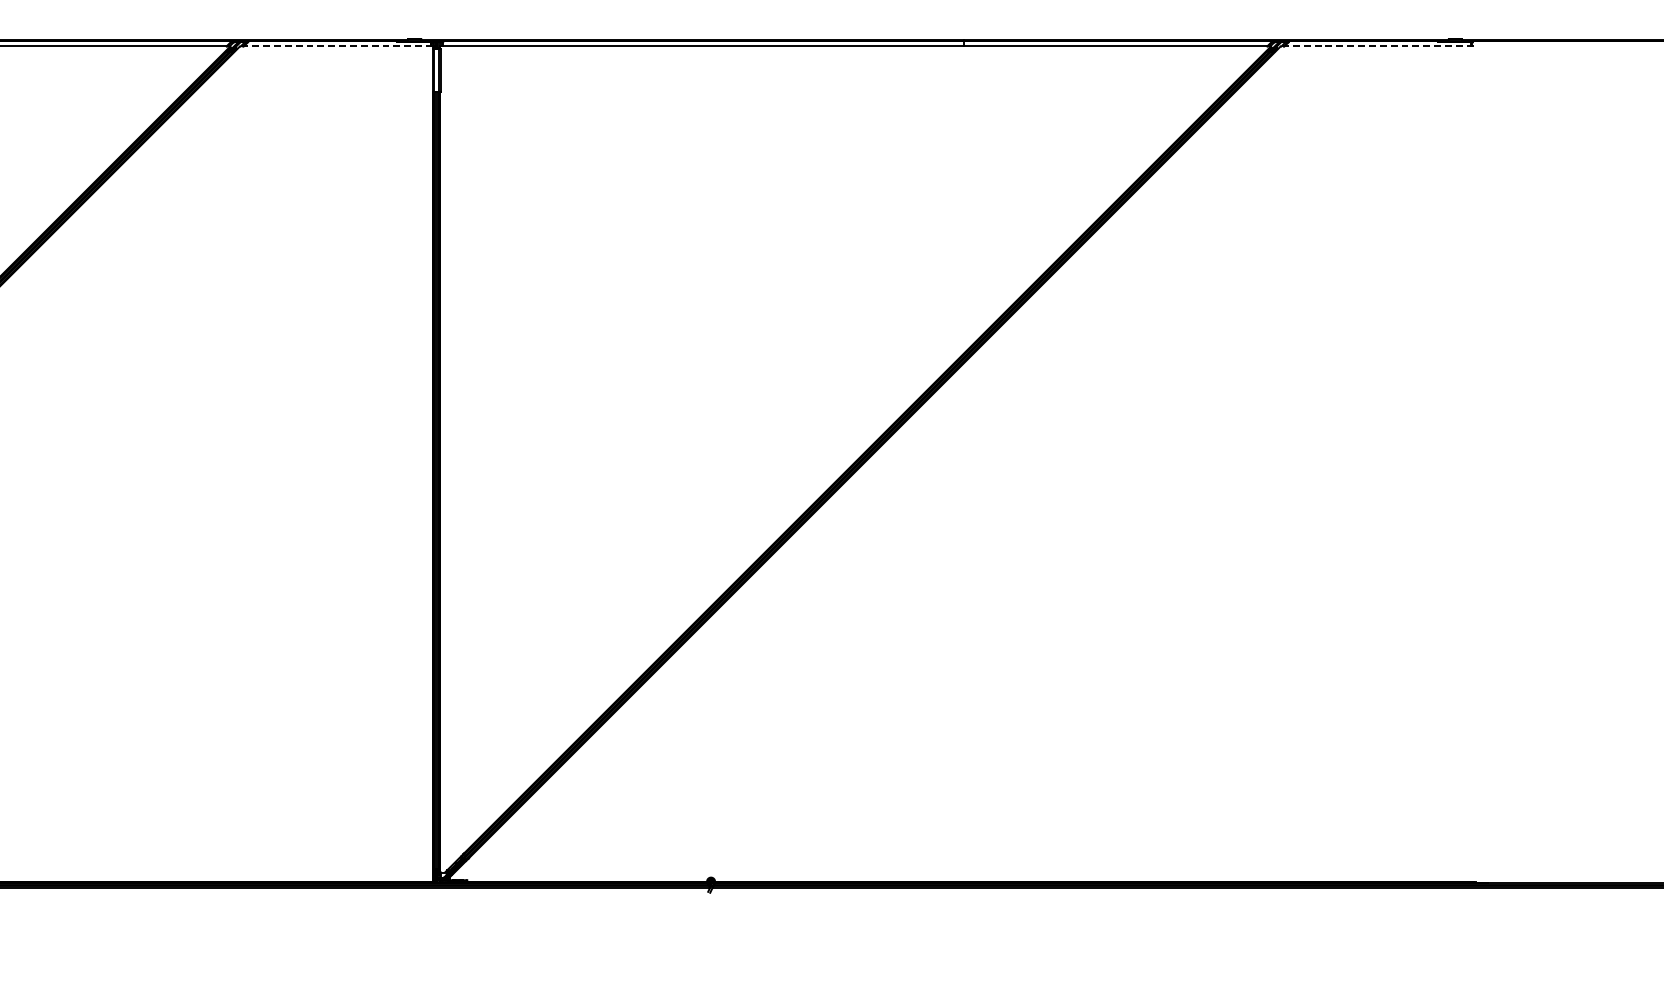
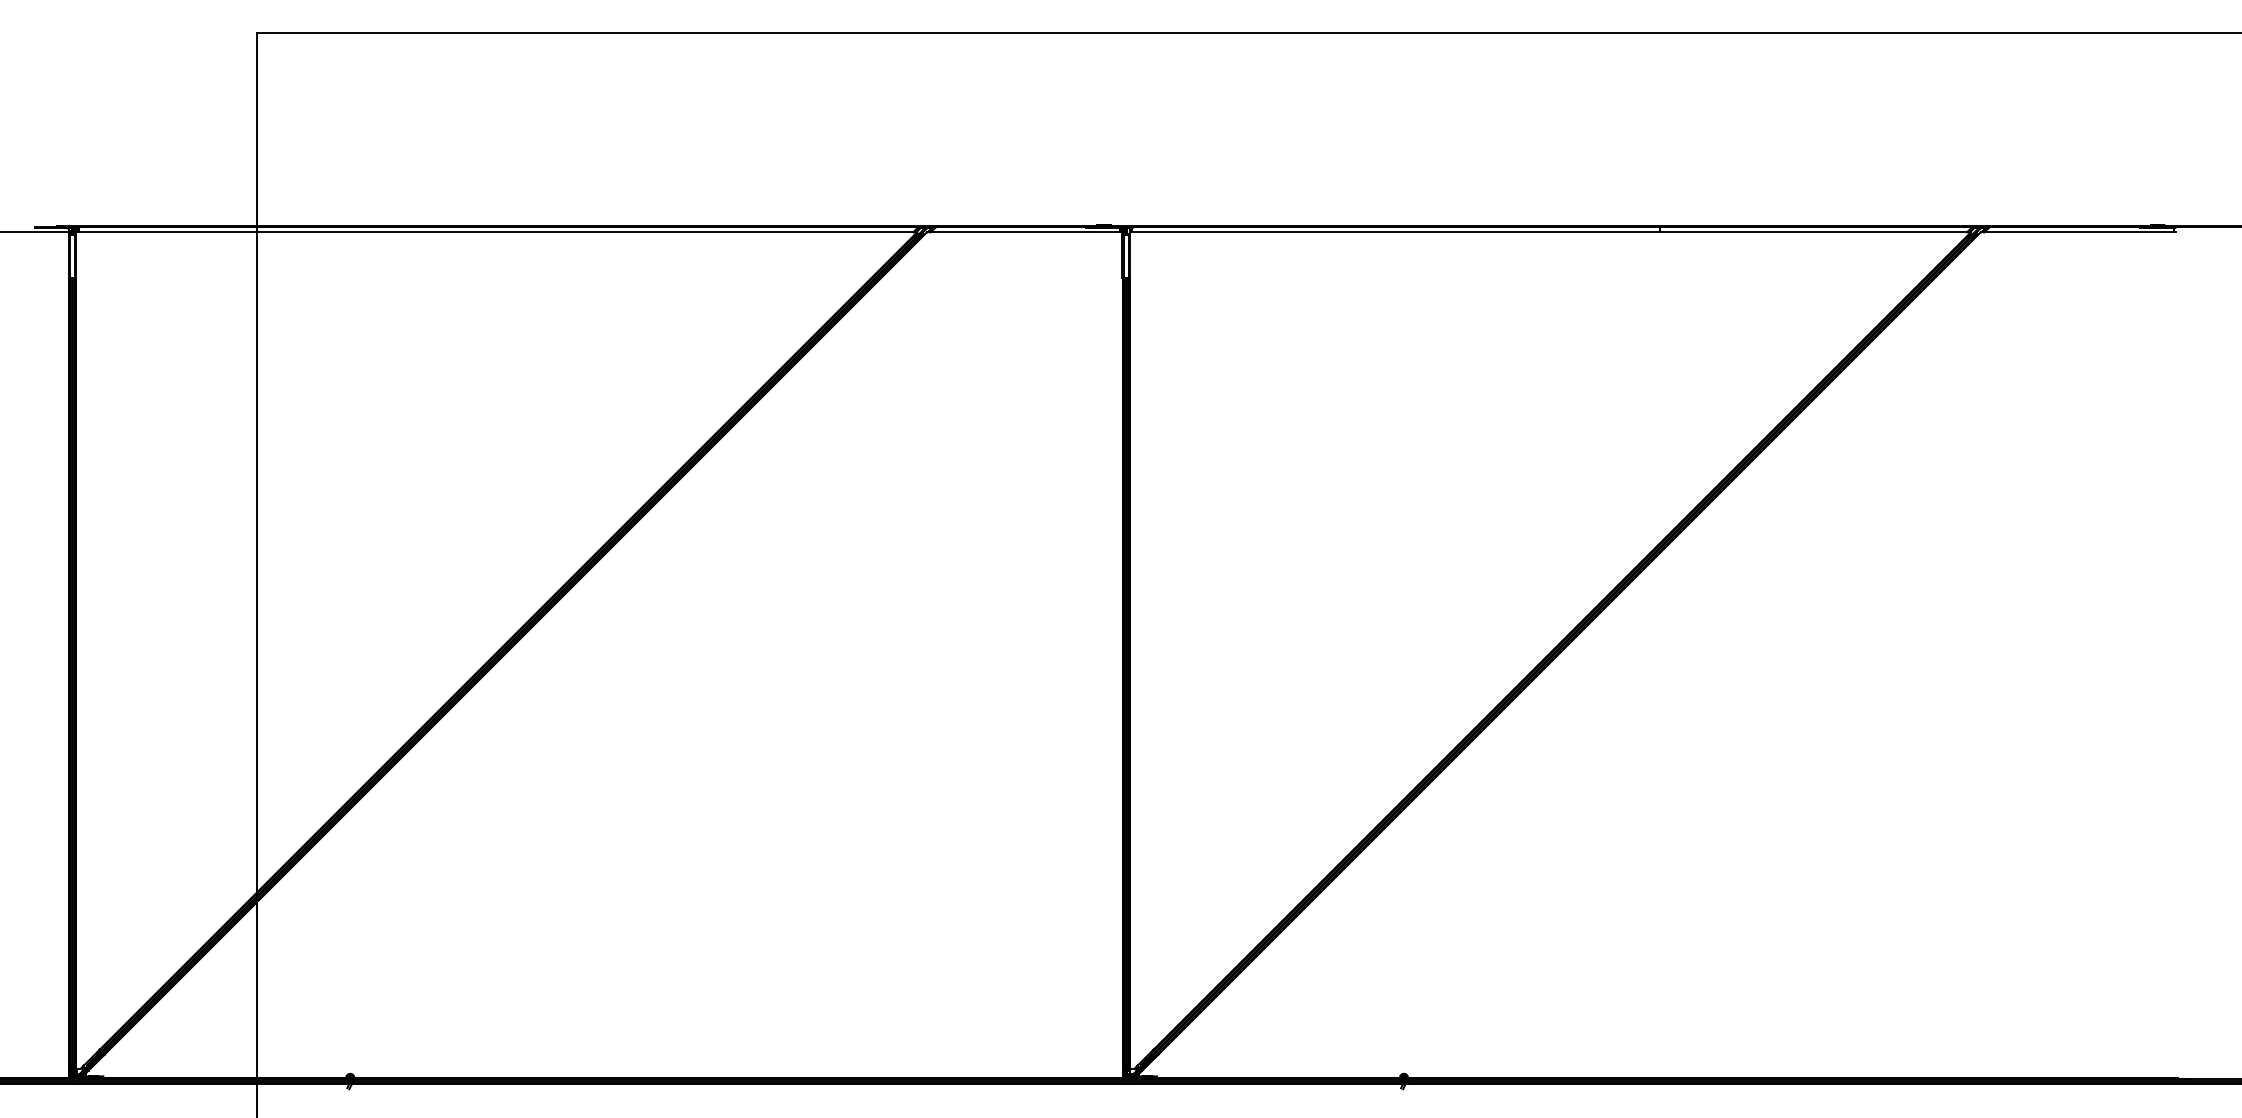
line: (336, 46) -> (1024, 232), dashed -> solid
line: (1377, 46) -> (2078, 232), dashed -> solid

